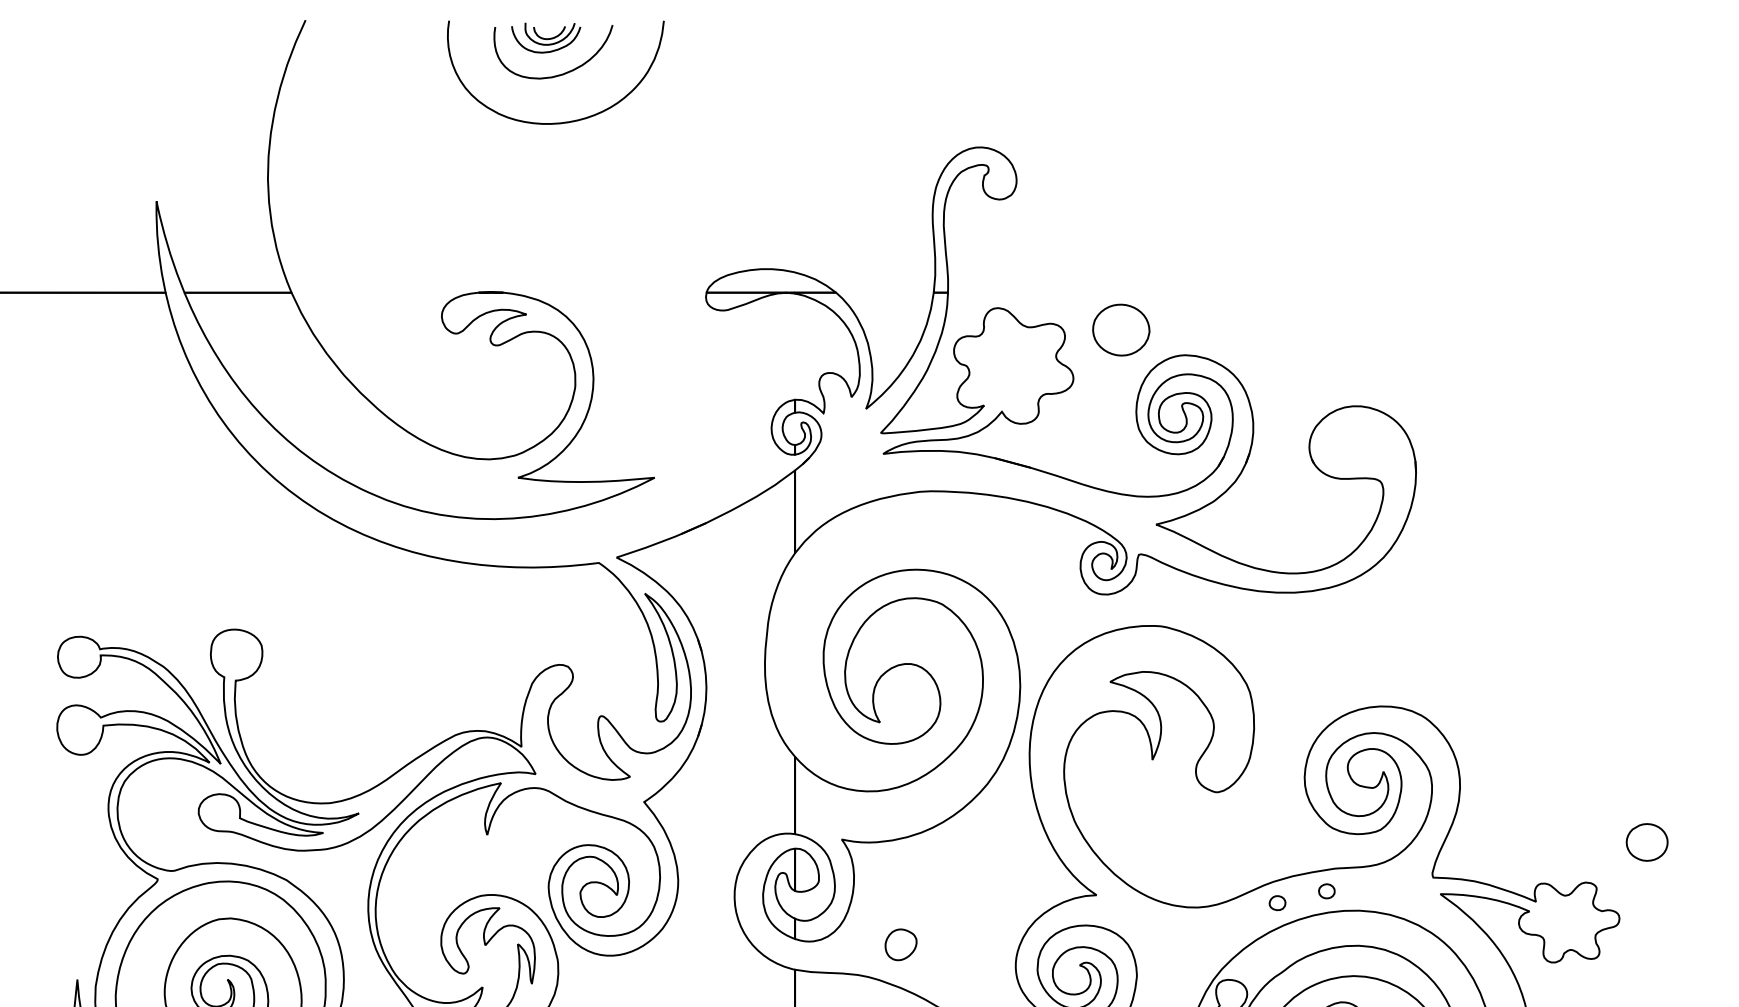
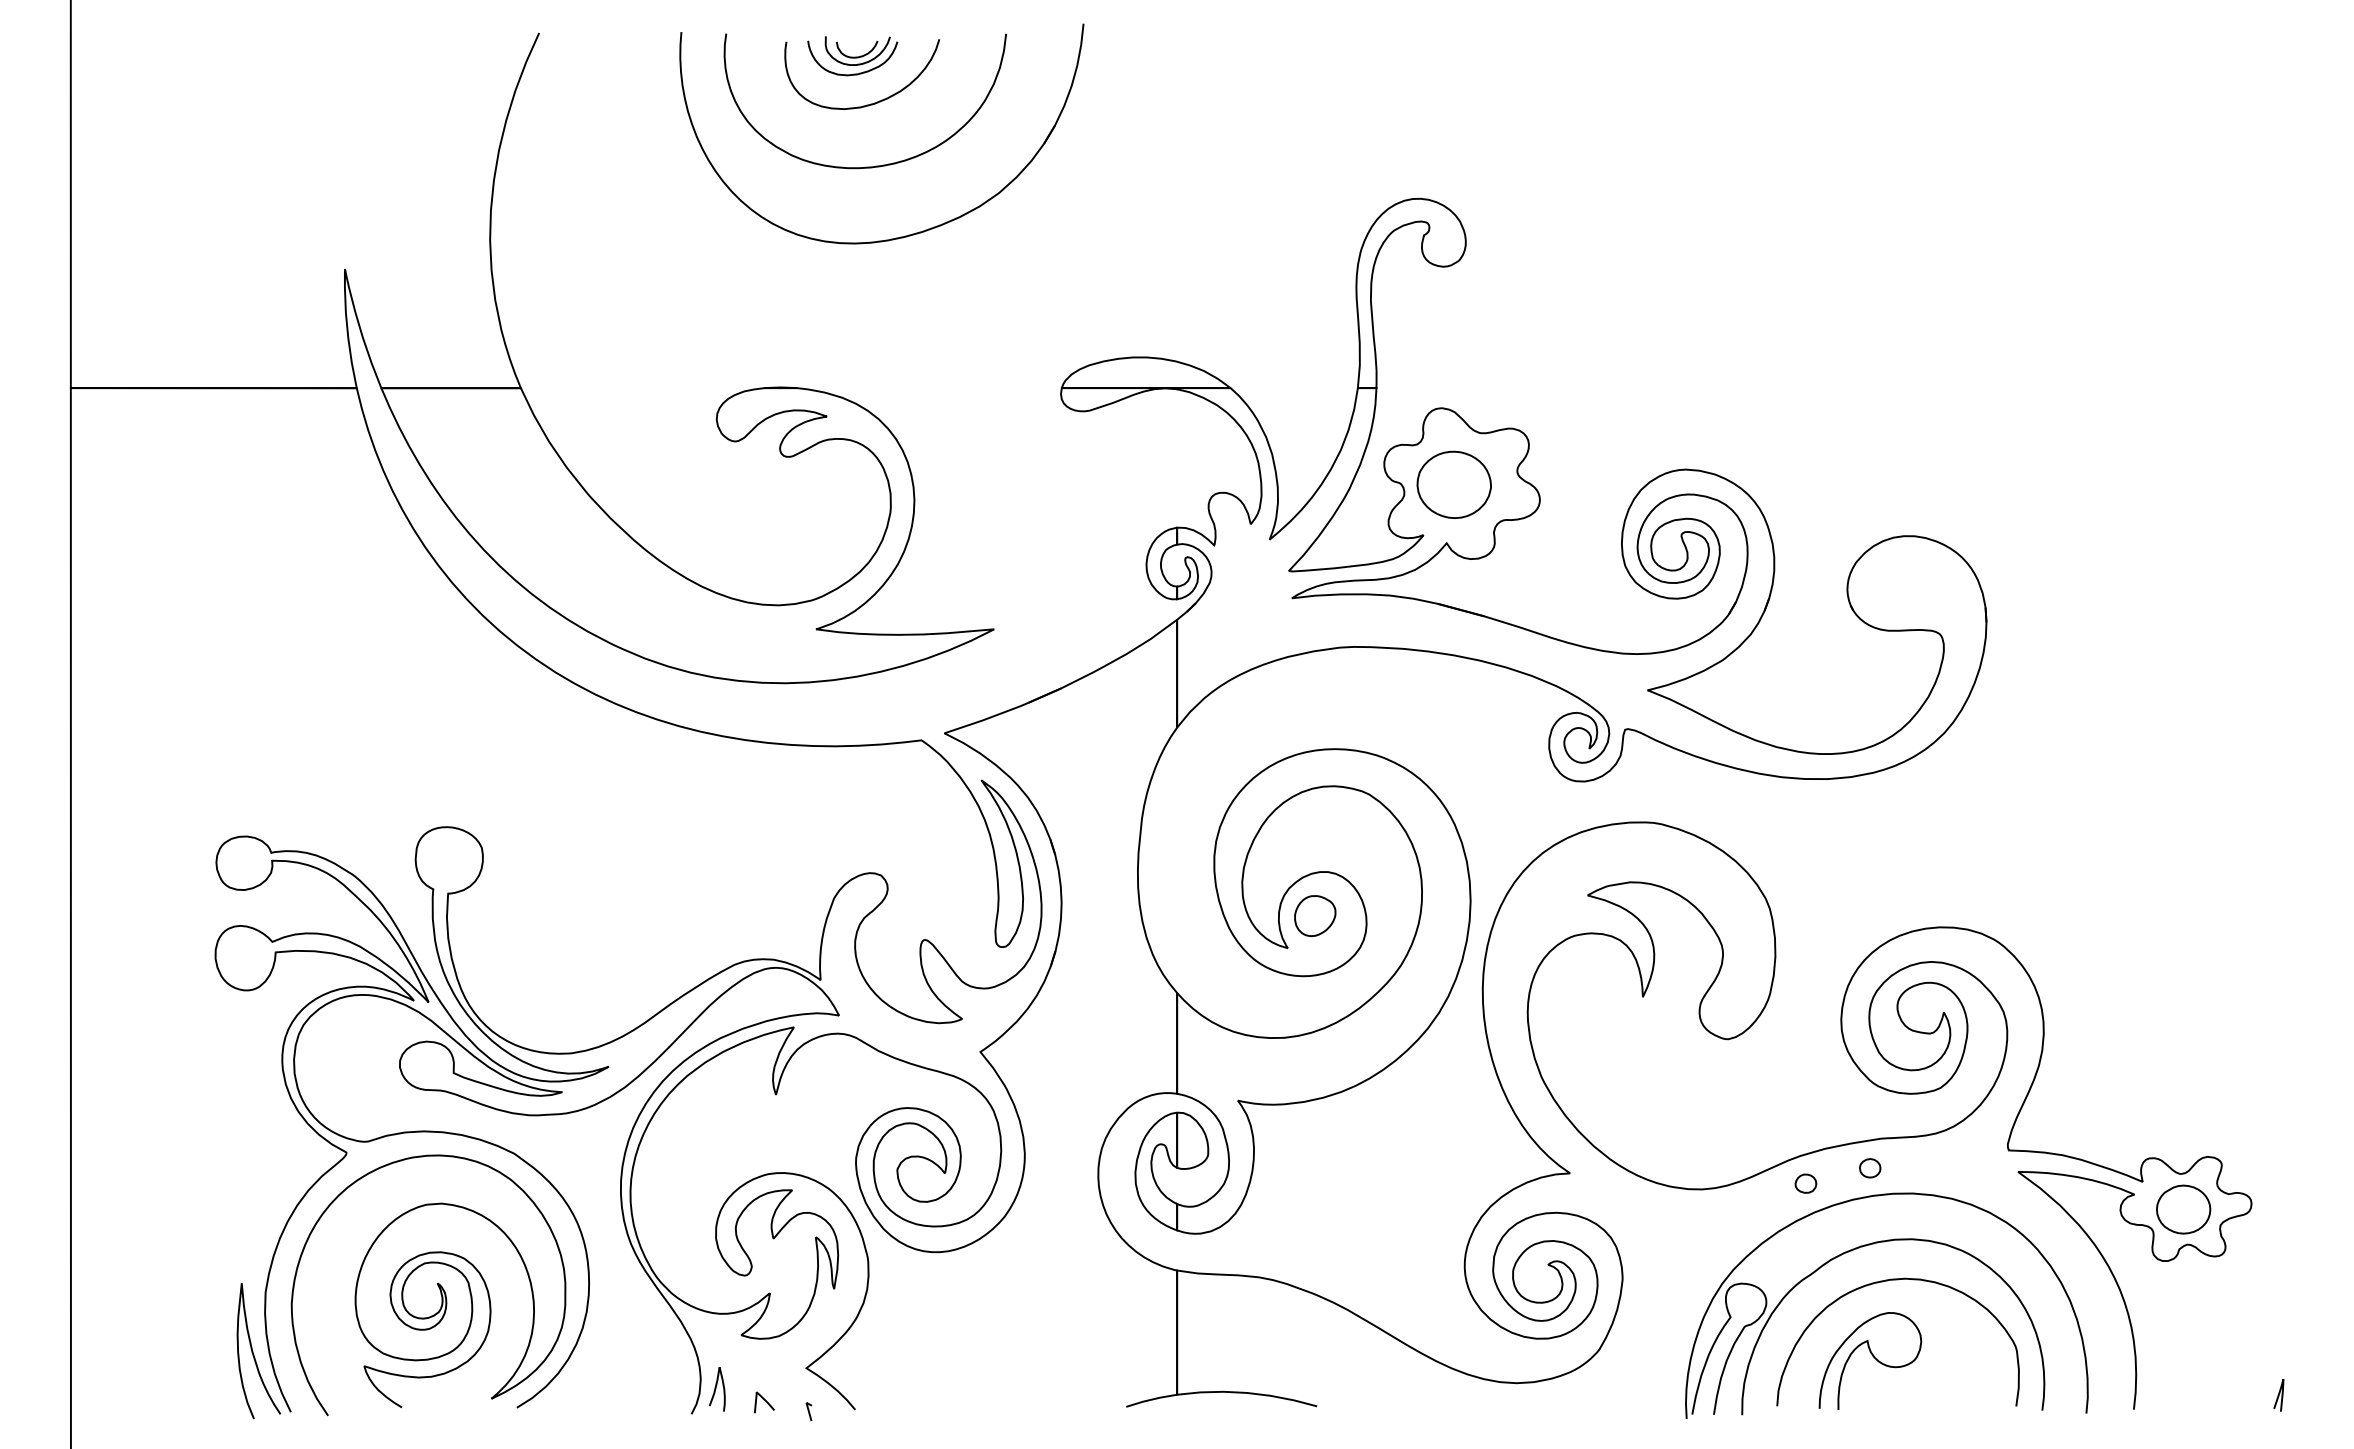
part: (588, 174) -> (908, 234), added
part: (1120, 329) -> (1453, 484), moved
part: (1647, 842) -> (2183, 1209), moved
part: (901, 945) -> (1315, 916), moved

